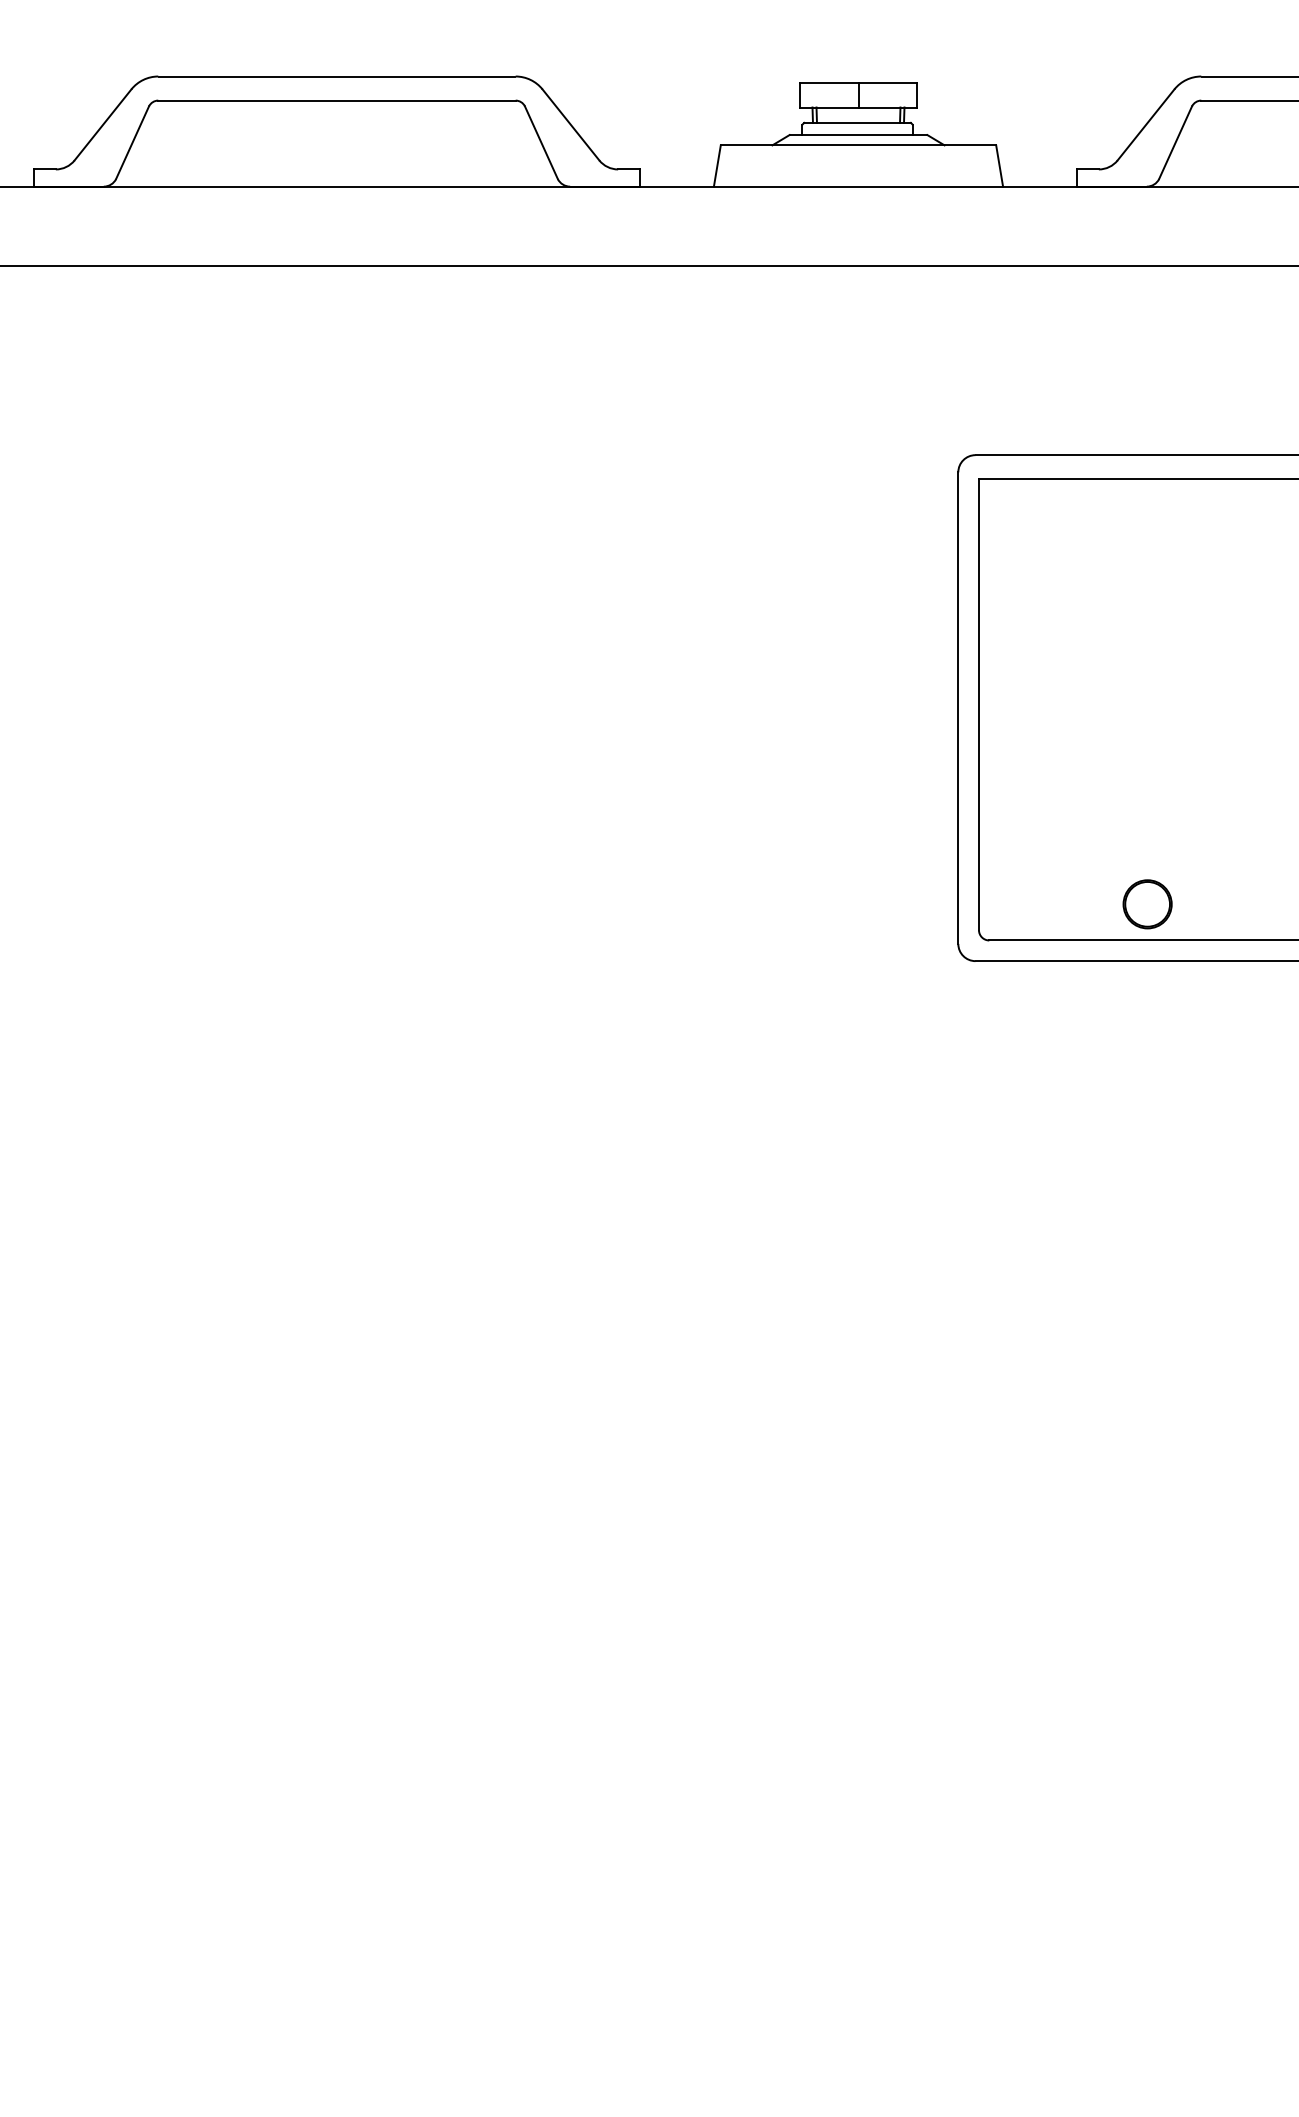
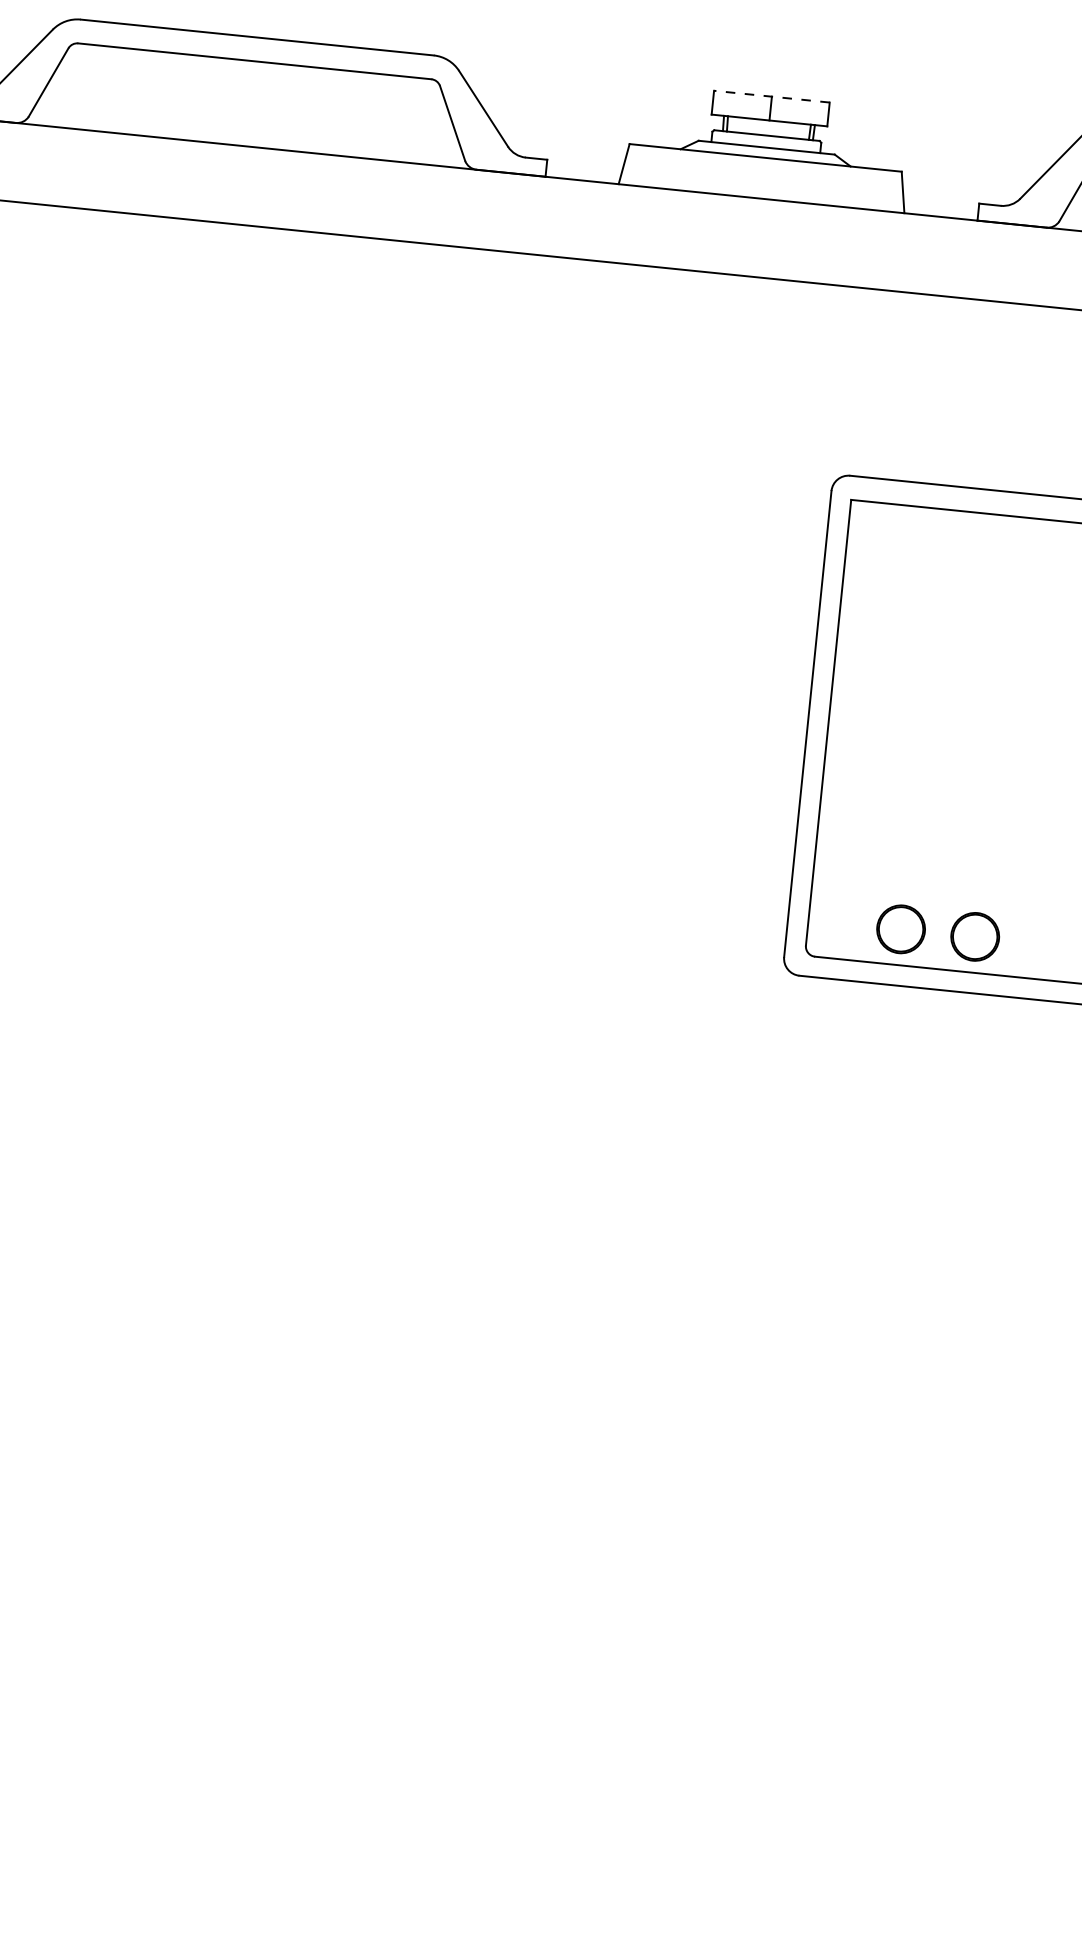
line: (858, 83) -> (771, 96), solid -> dashed
part: (1072, 904) -> (900, 929), added

